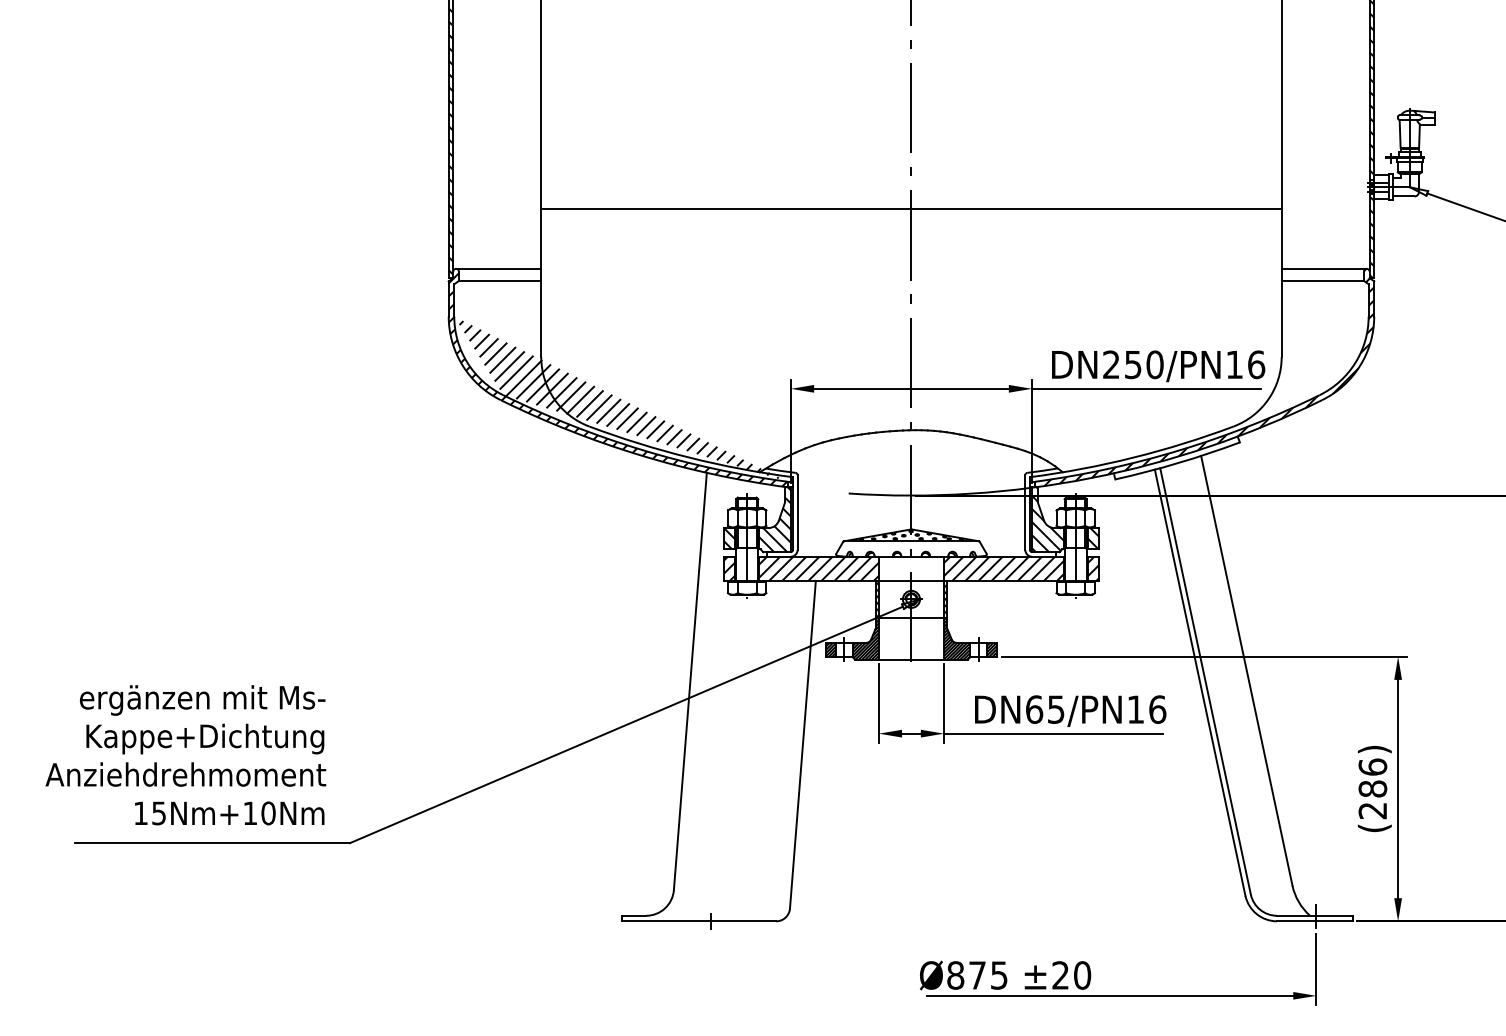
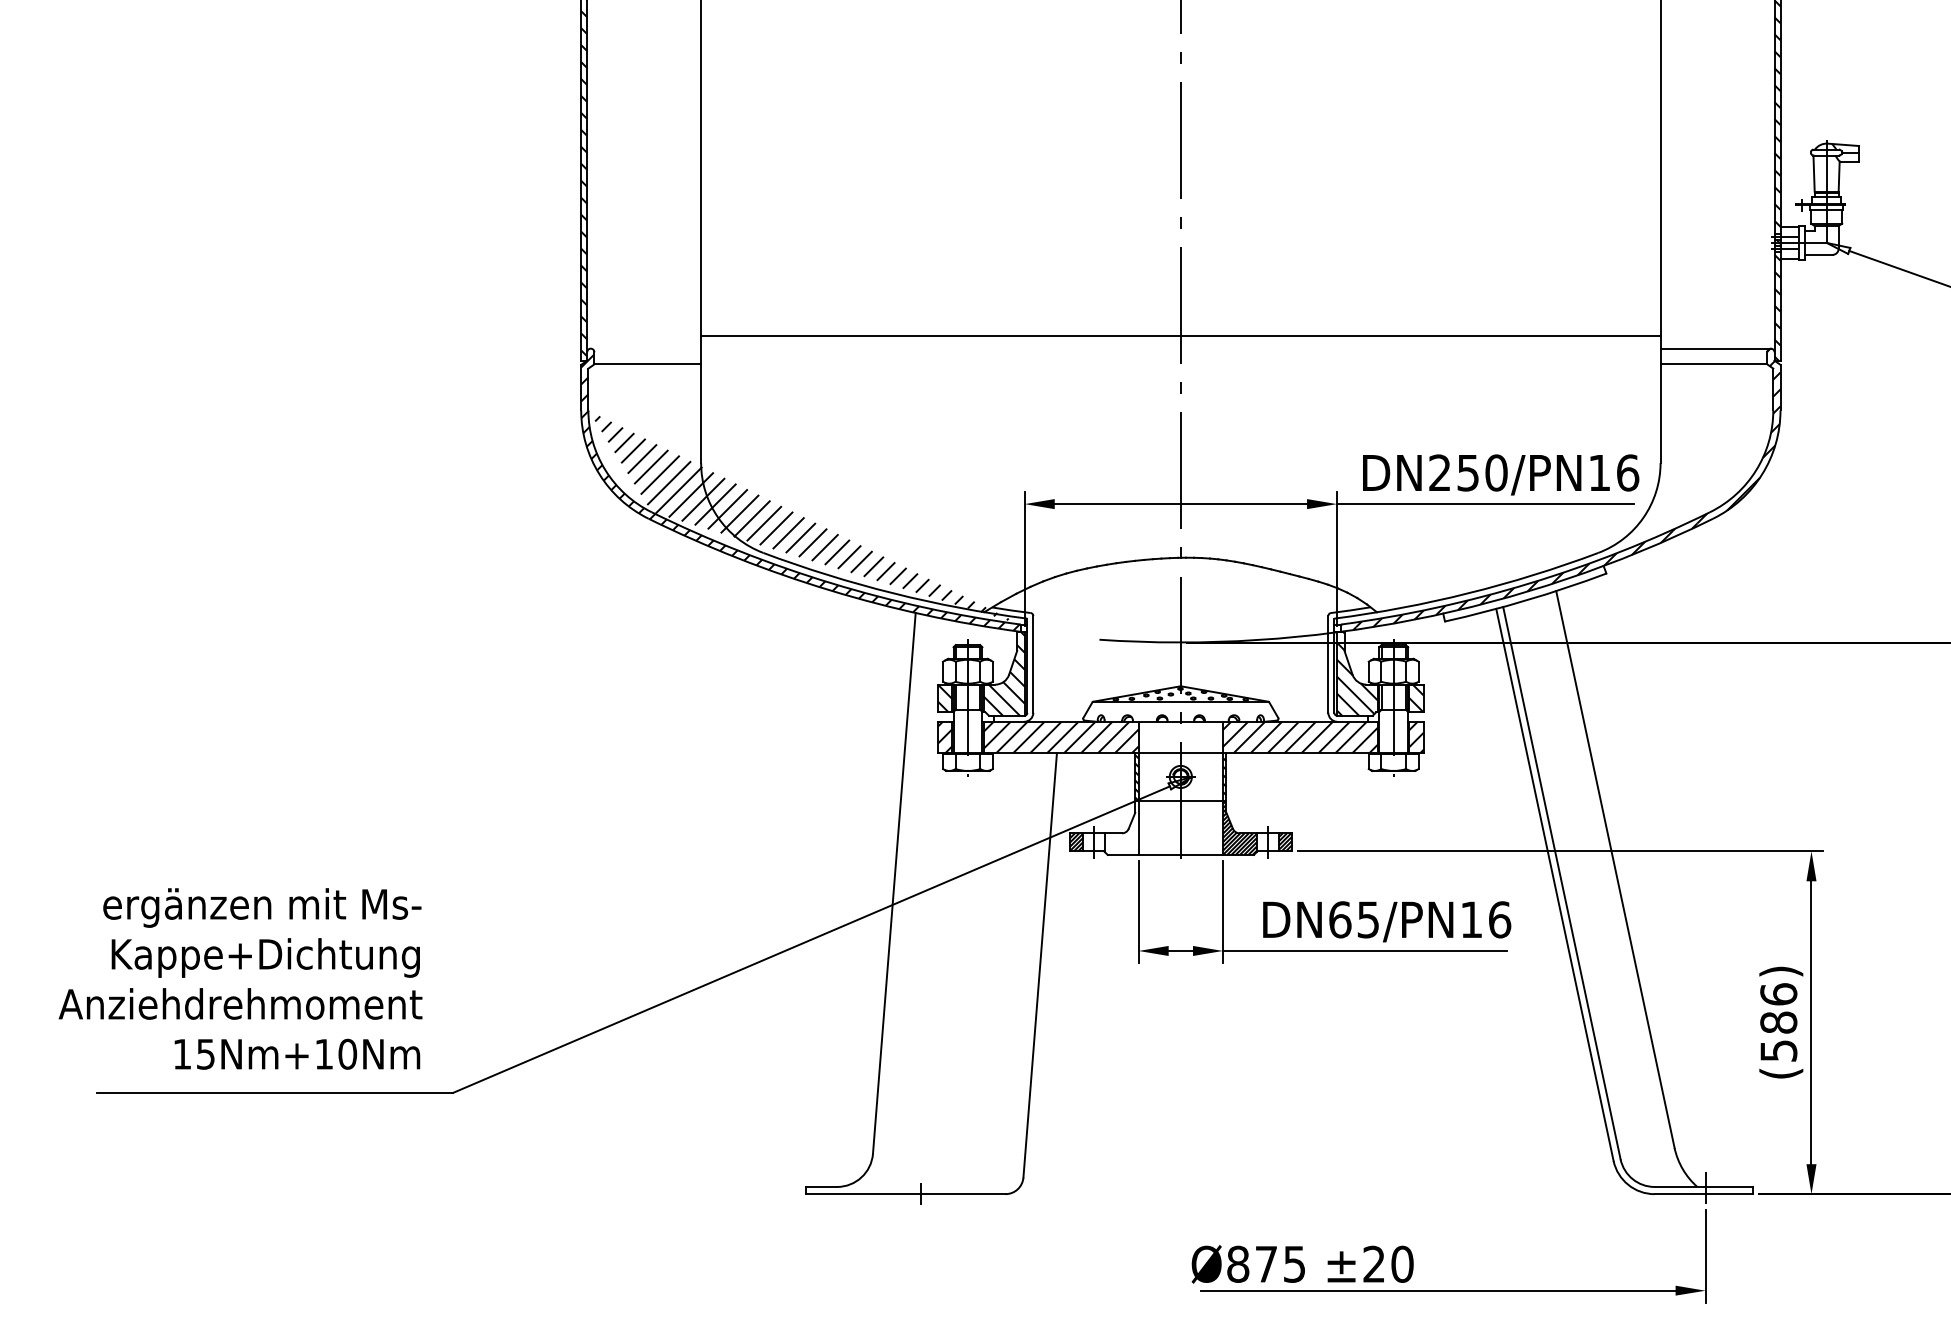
line: (911, 208) -> (1180, 335), moved
line: (498, 268) -> (645, 348), removed
hatch: (865, 638) -> (1121, 827), removed
text: (1372, 810) -> (1778, 1050), (286) -> (586)

